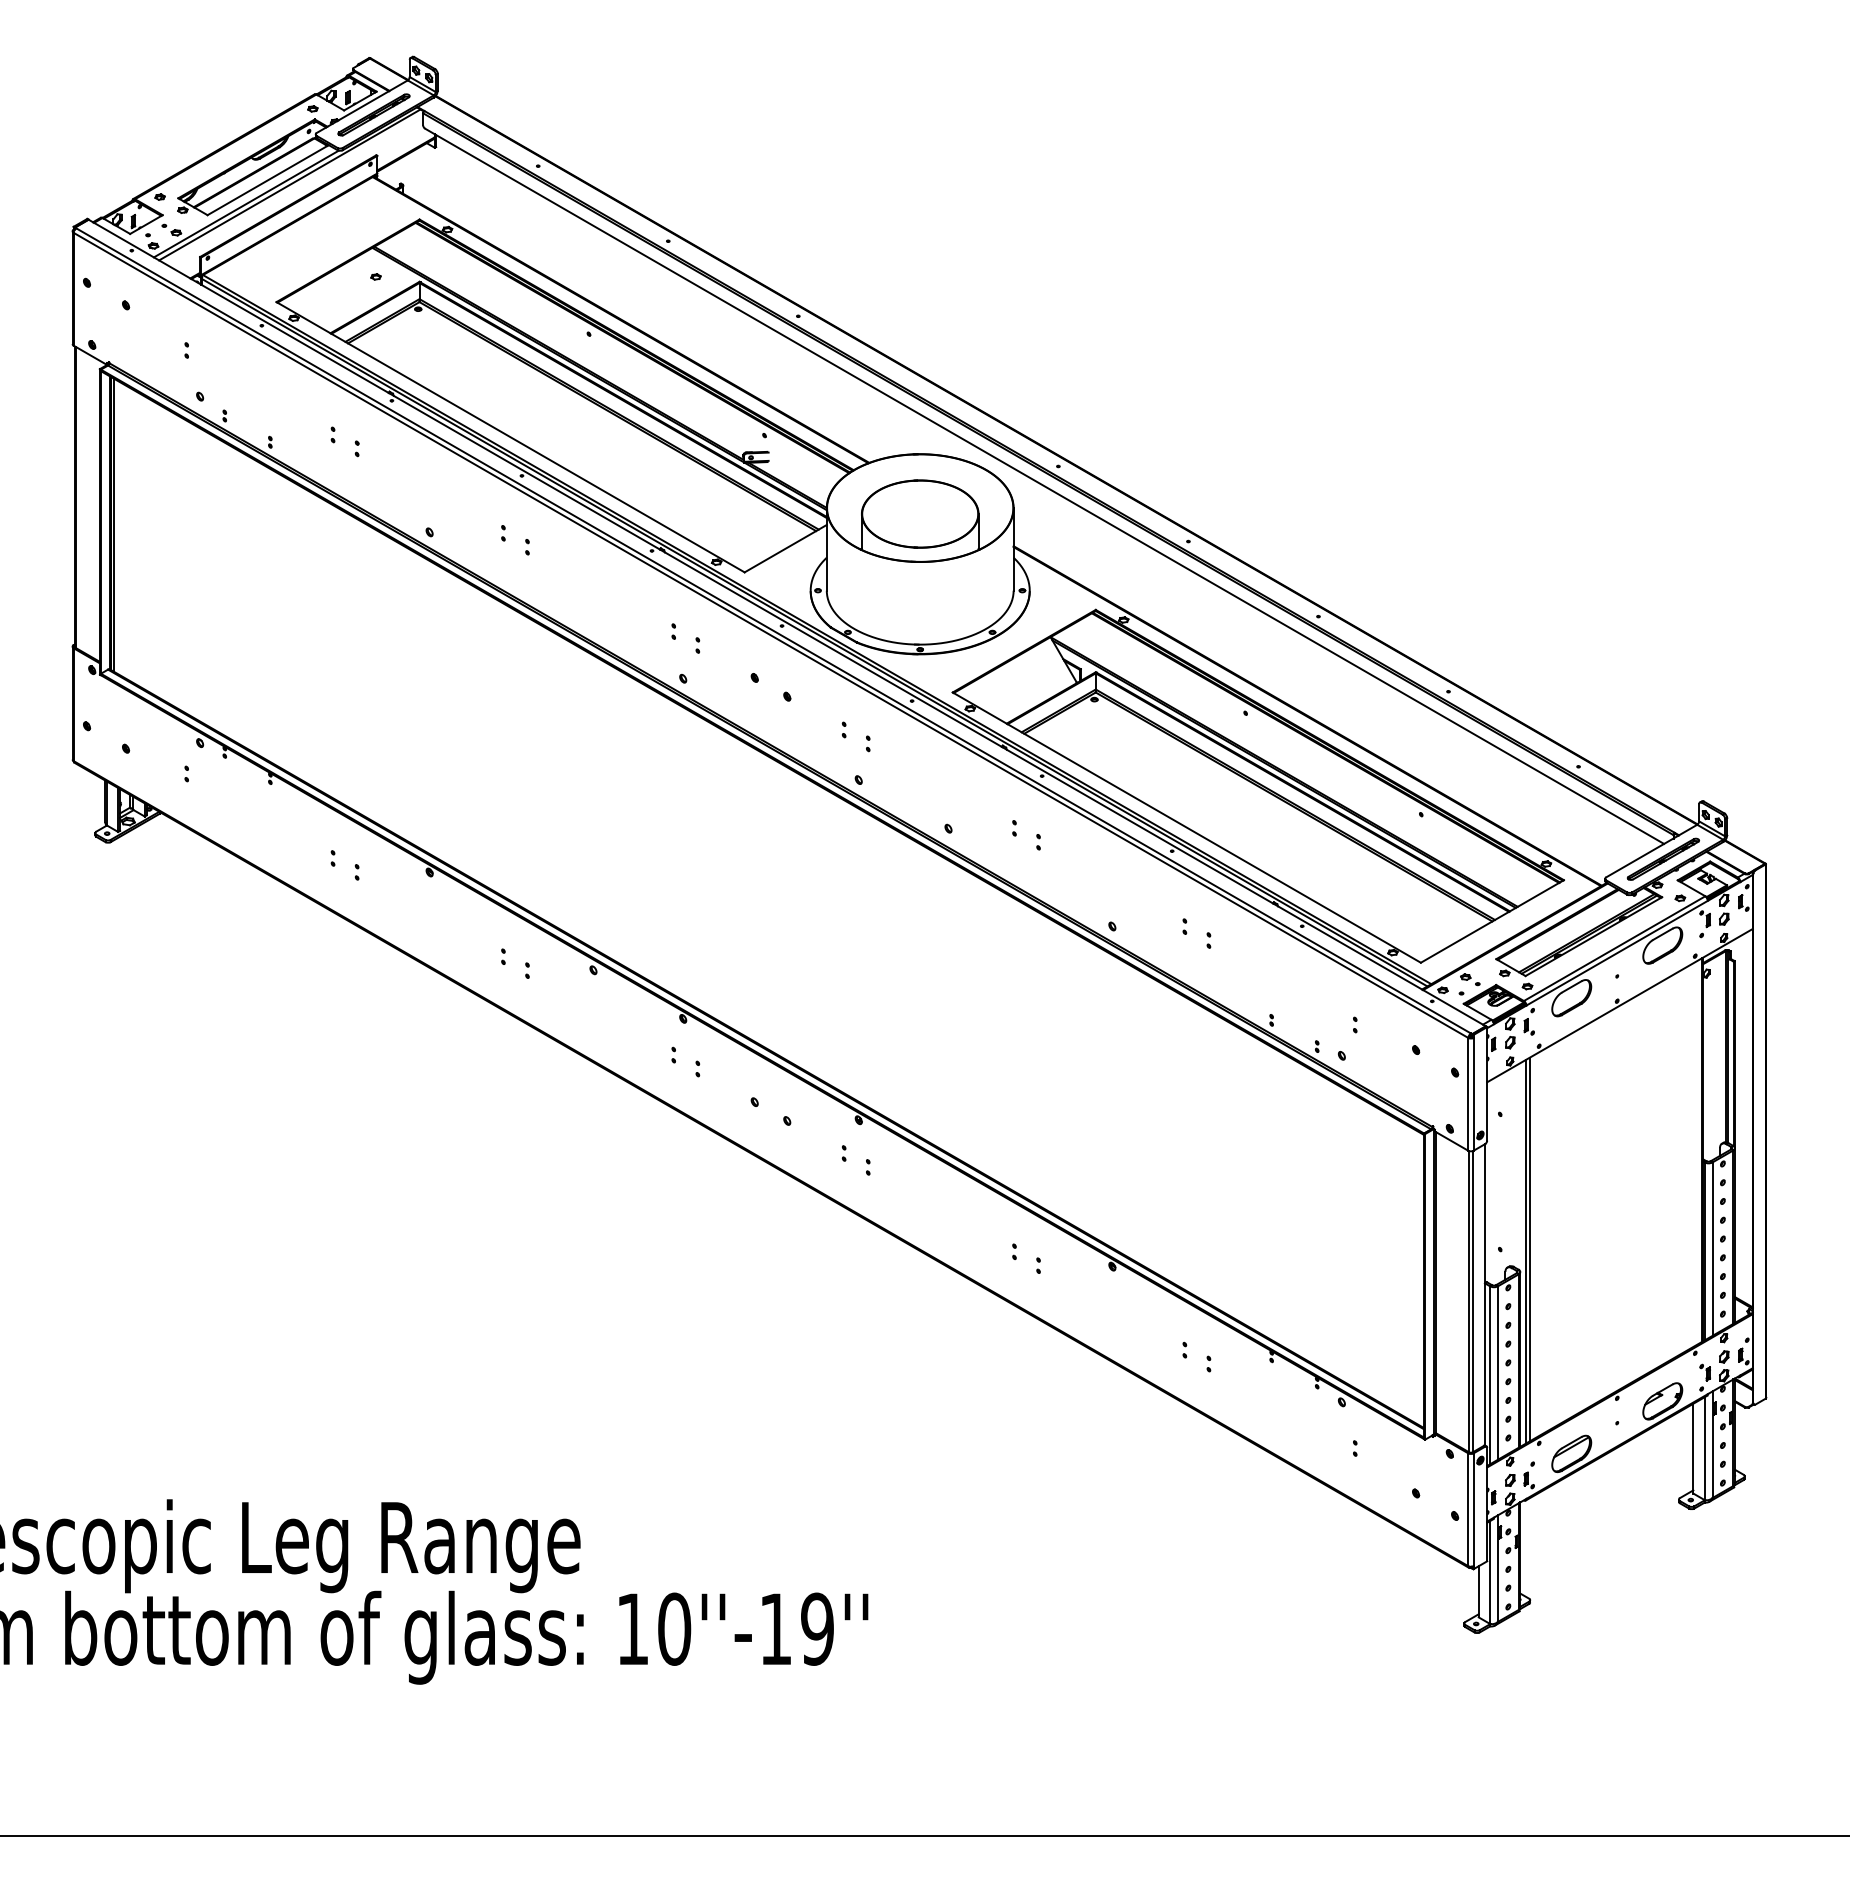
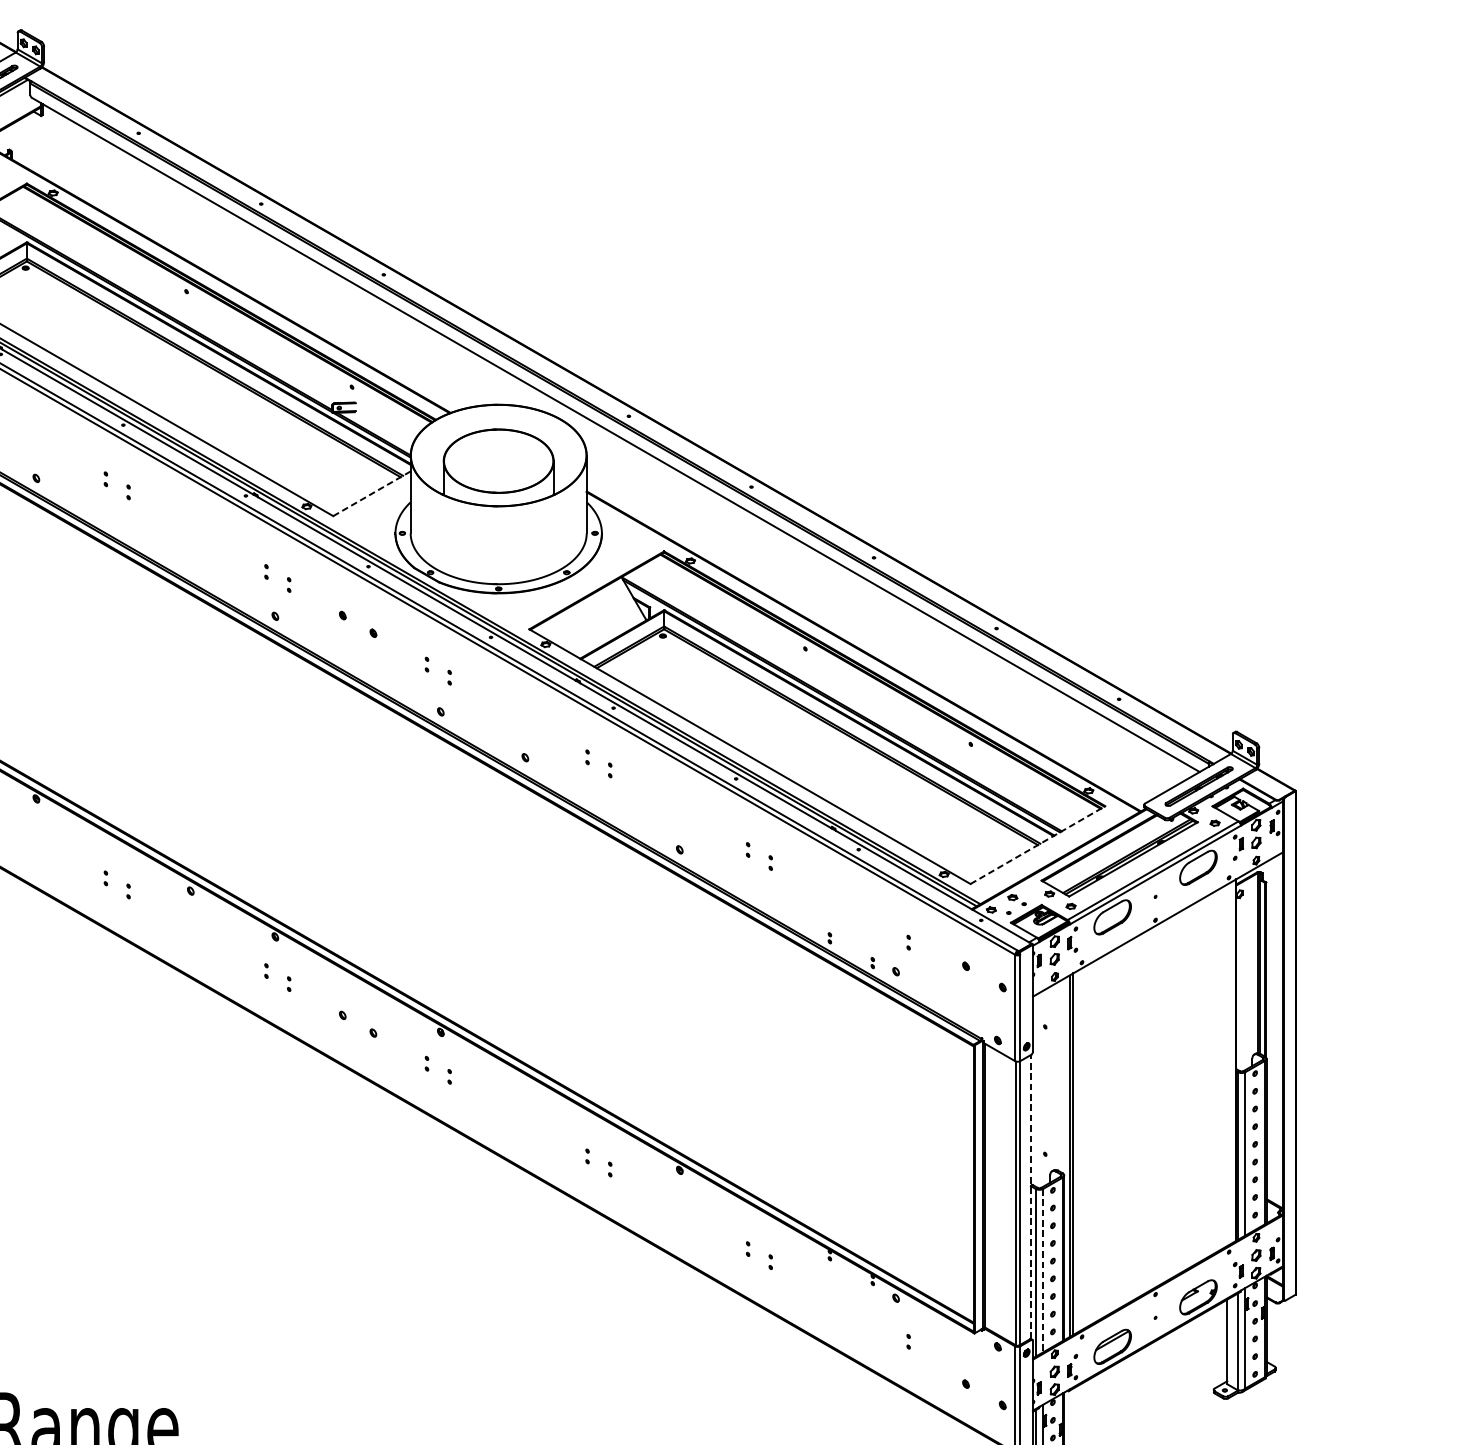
line: (786, 548) -> (372, 493), solid -> dashed
line: (1492, 921) -> (1038, 845), solid -> dashed
line: (1484, 1294) -> (1030, 1196), solid -> dashed
line: (1497, 1373) -> (1042, 1271), solid -> dashed

